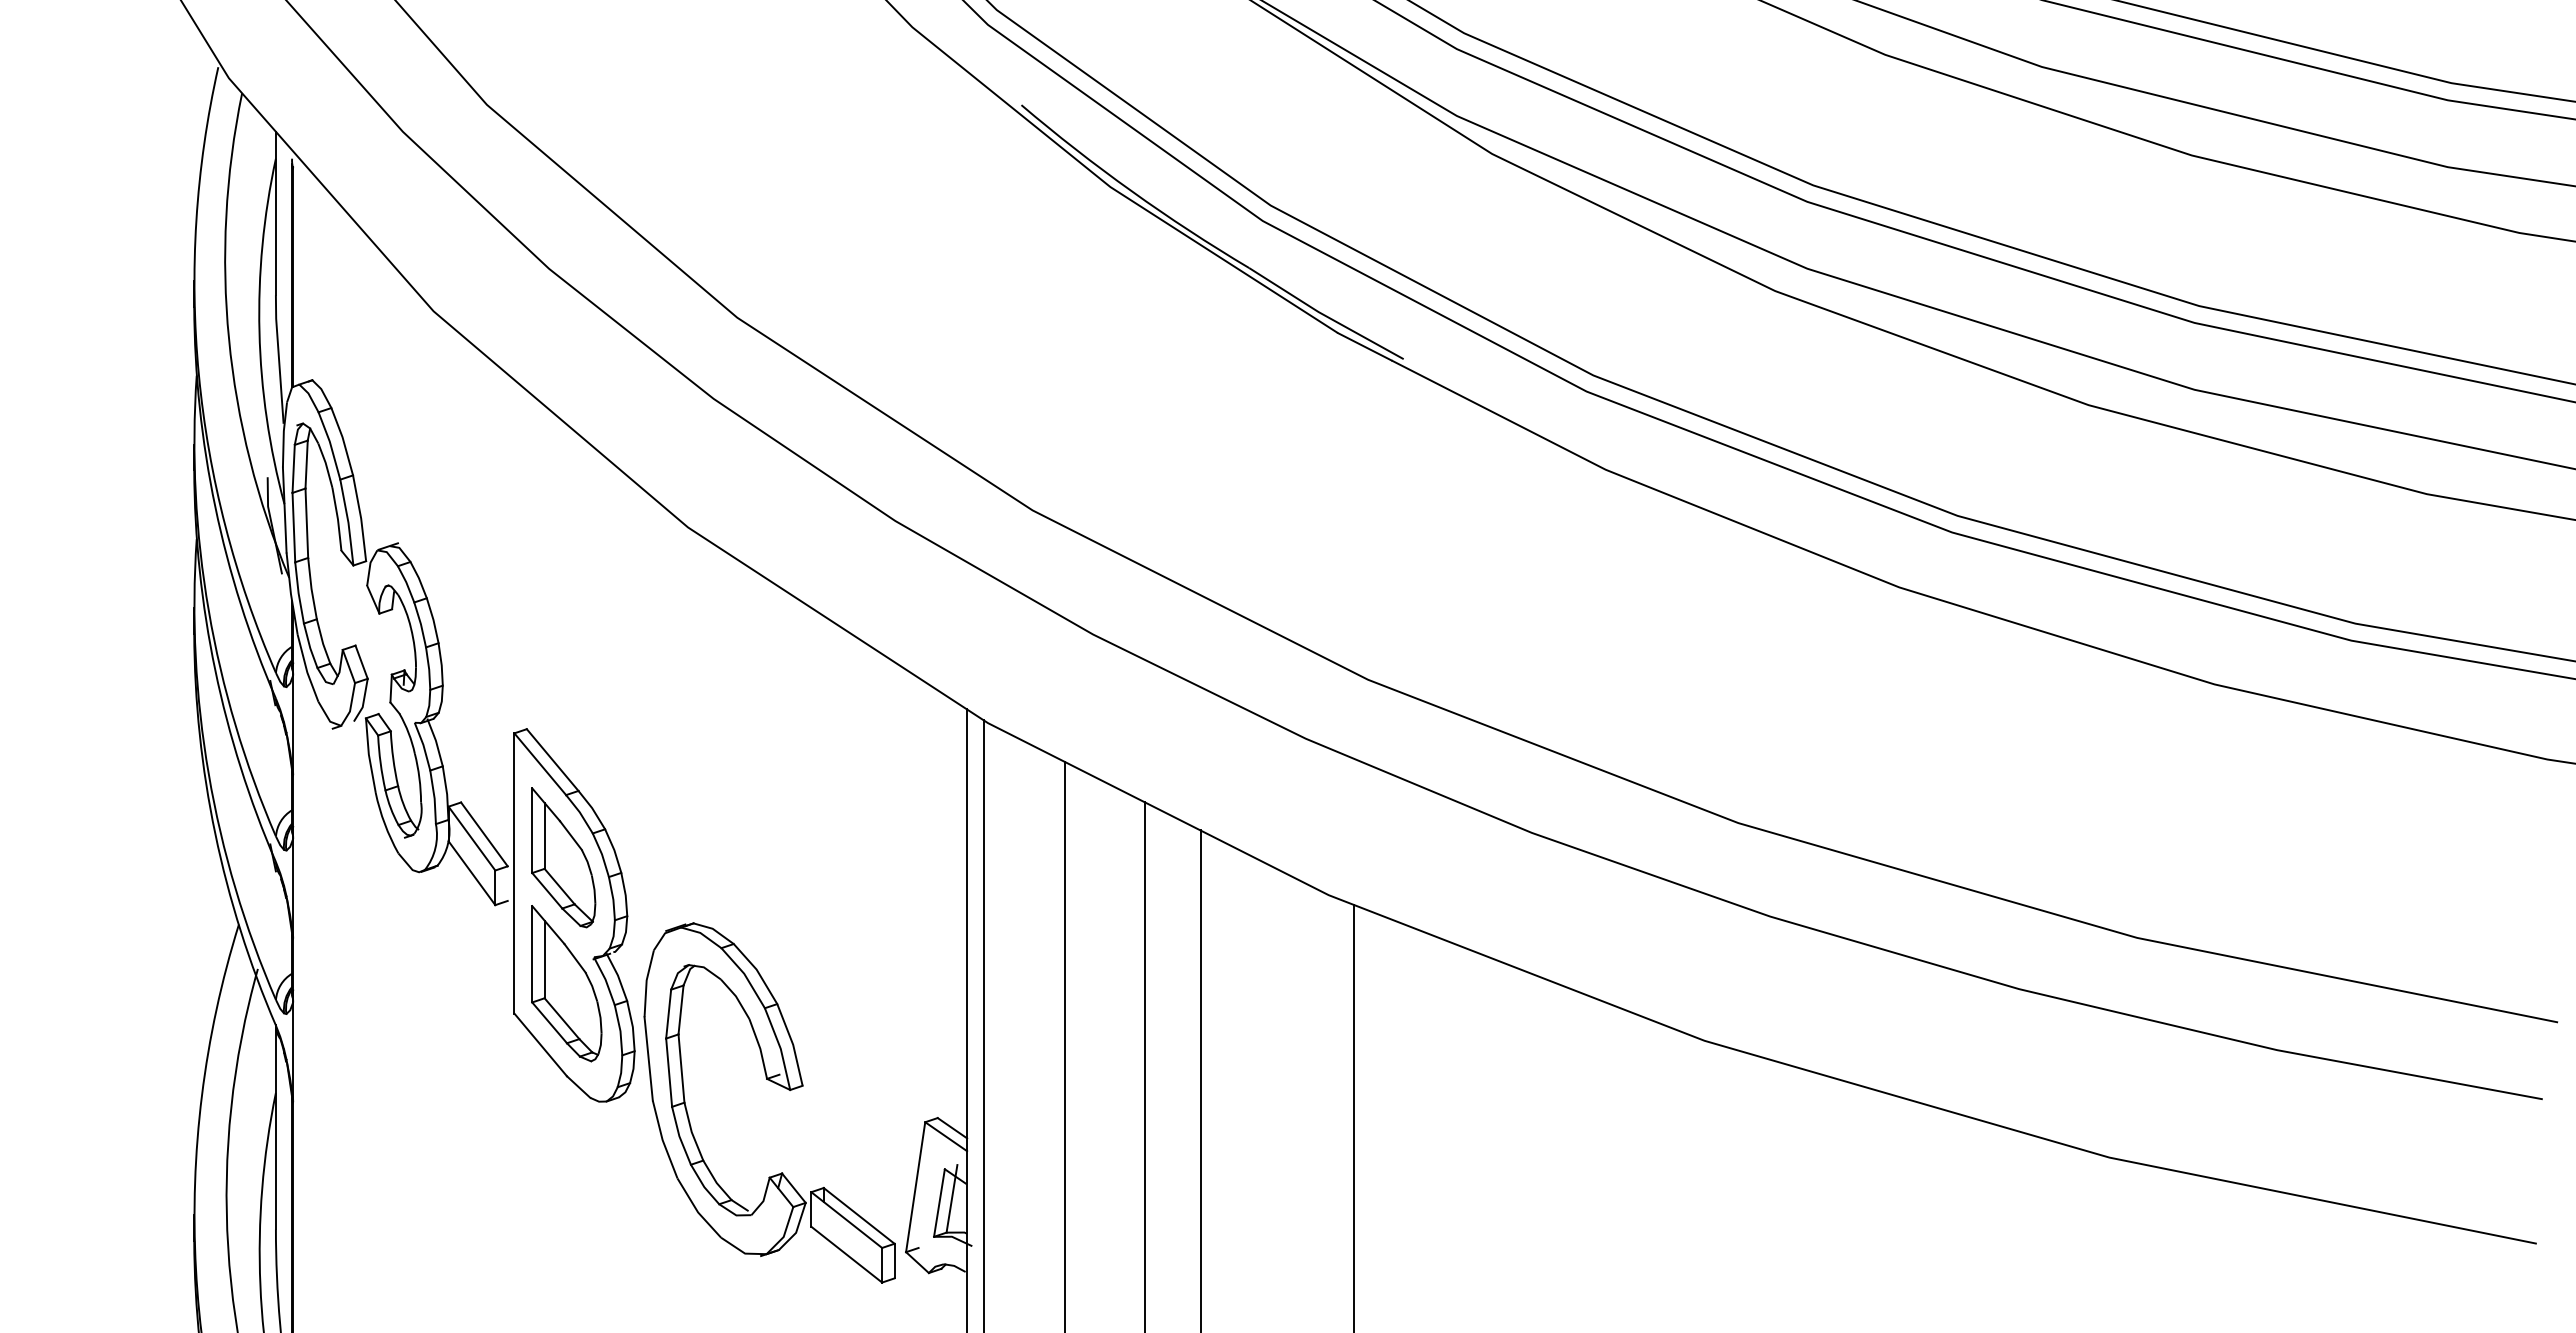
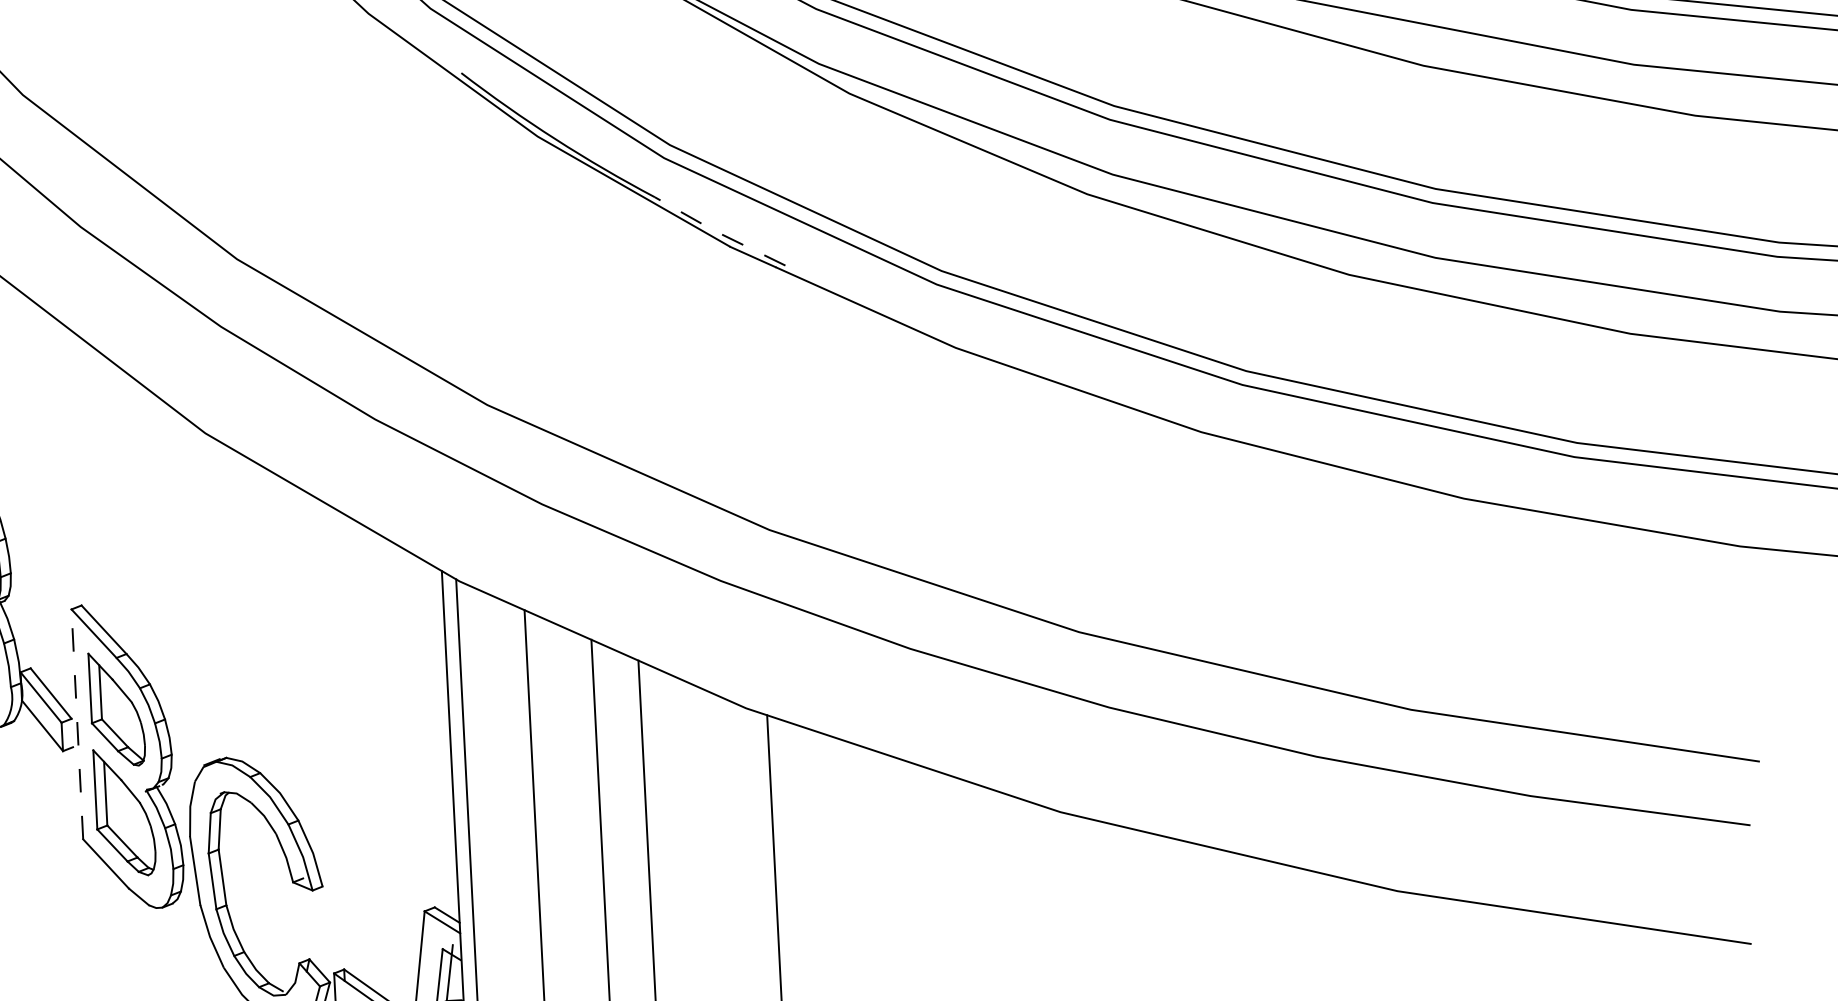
line: (1324, 315) -> (718, 233), solid -> dashed
line: (514, 872) -> (77, 723), solid -> dashed

